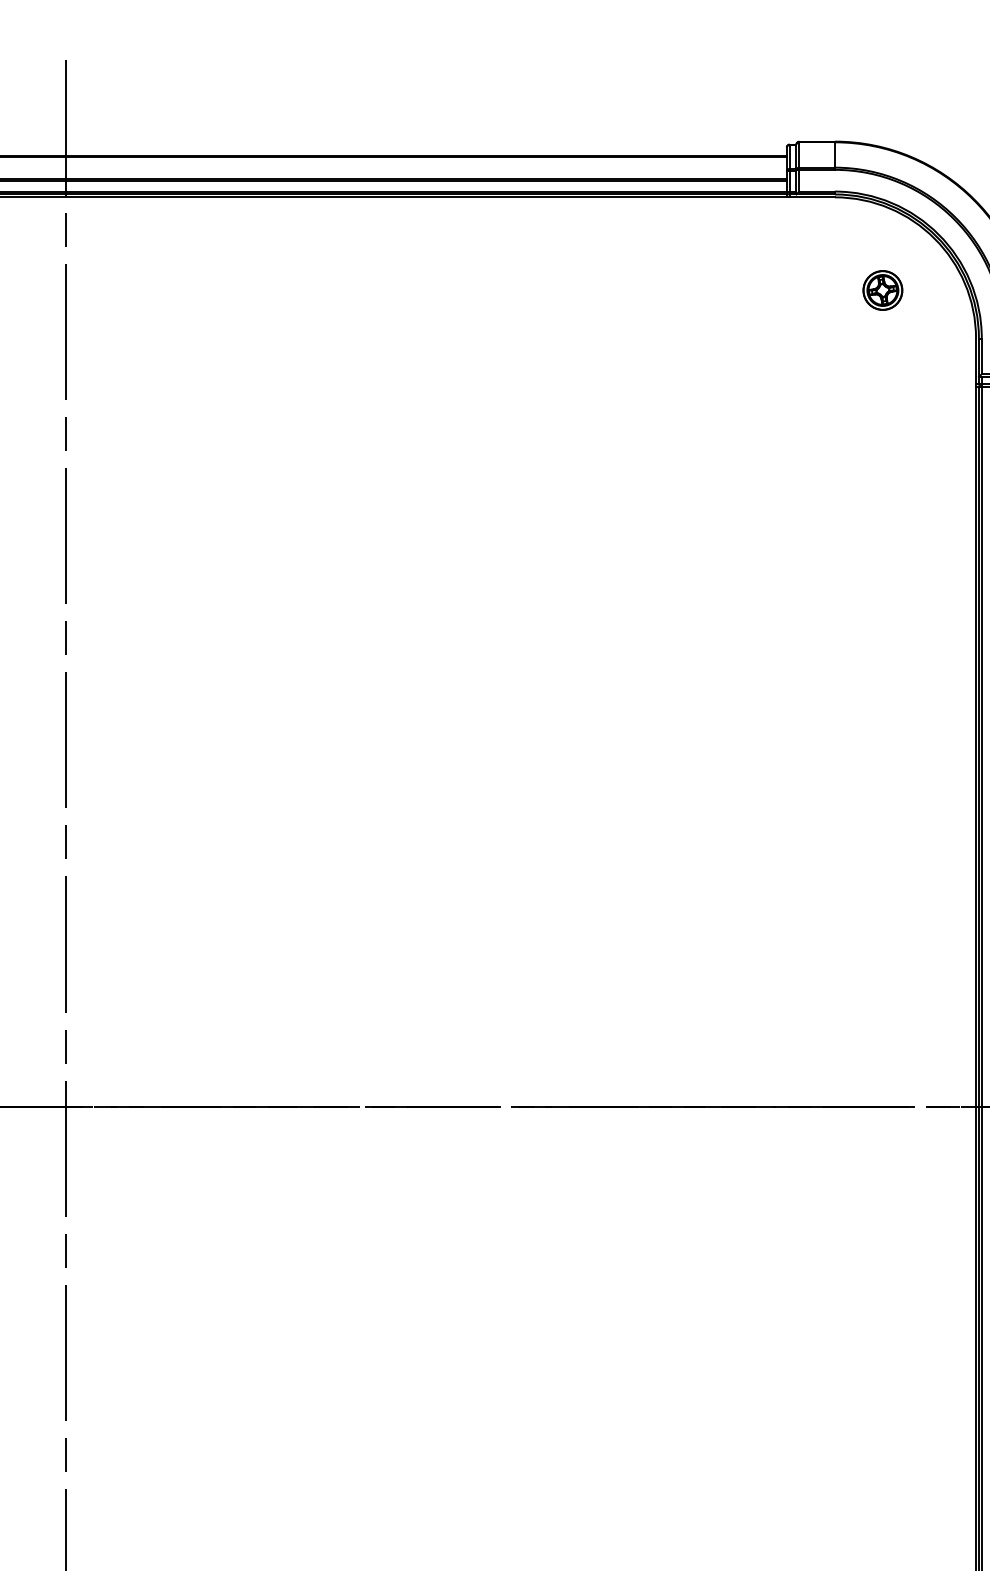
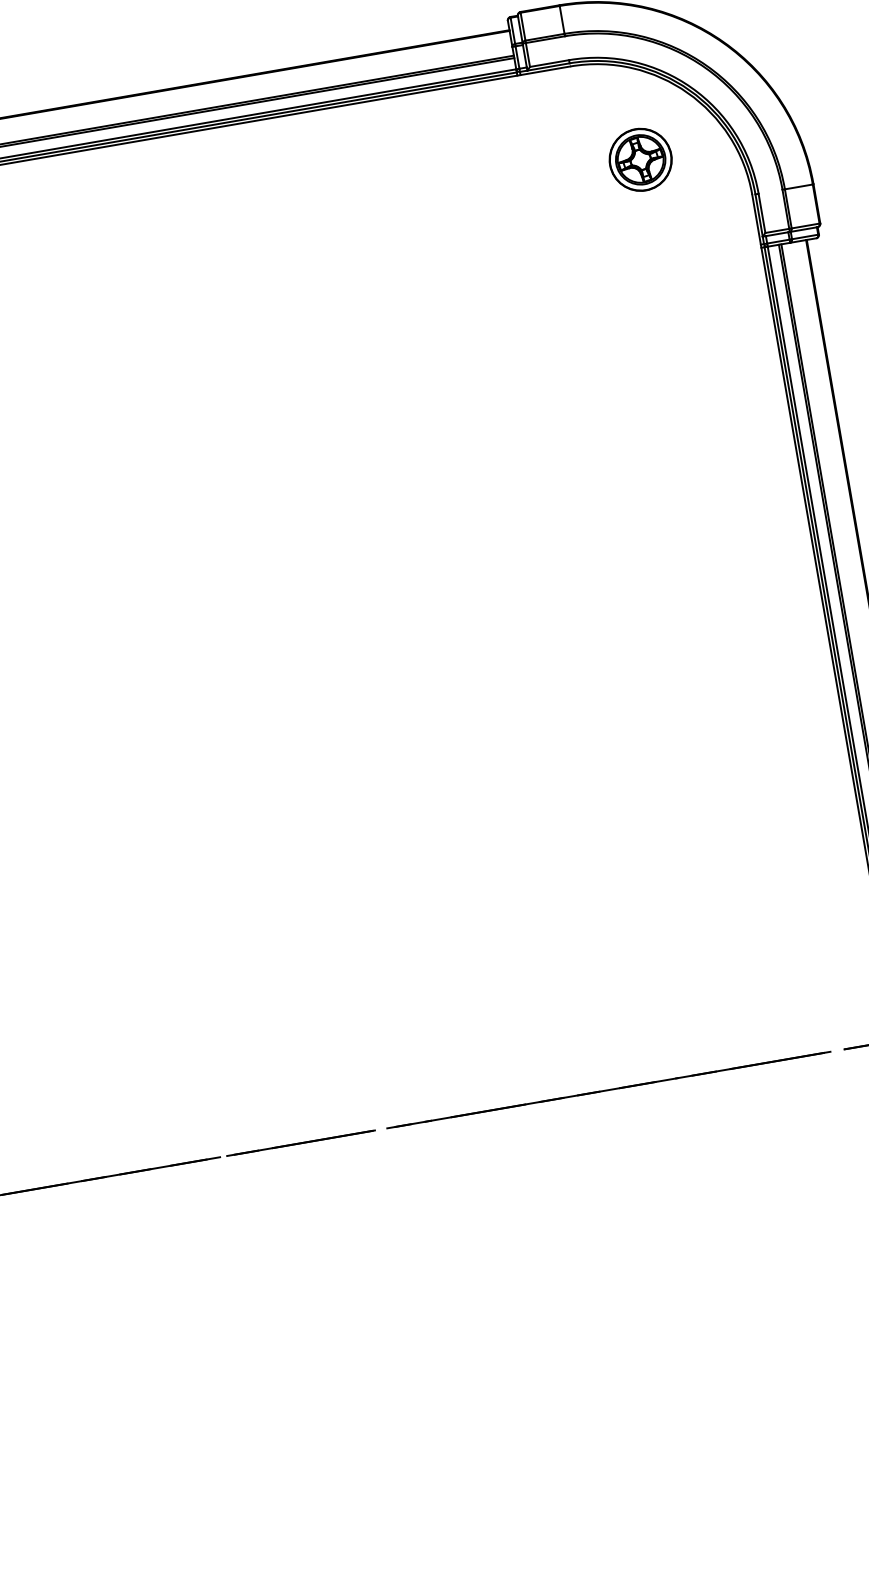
part: (882, 290) -> (640, 159), size x1.43

